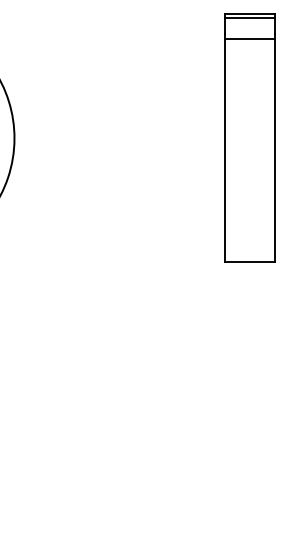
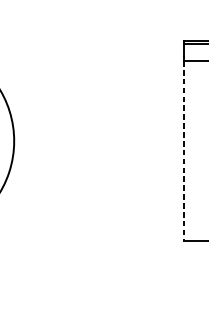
line: (224, 150) -> (183, 150), solid -> dashed

